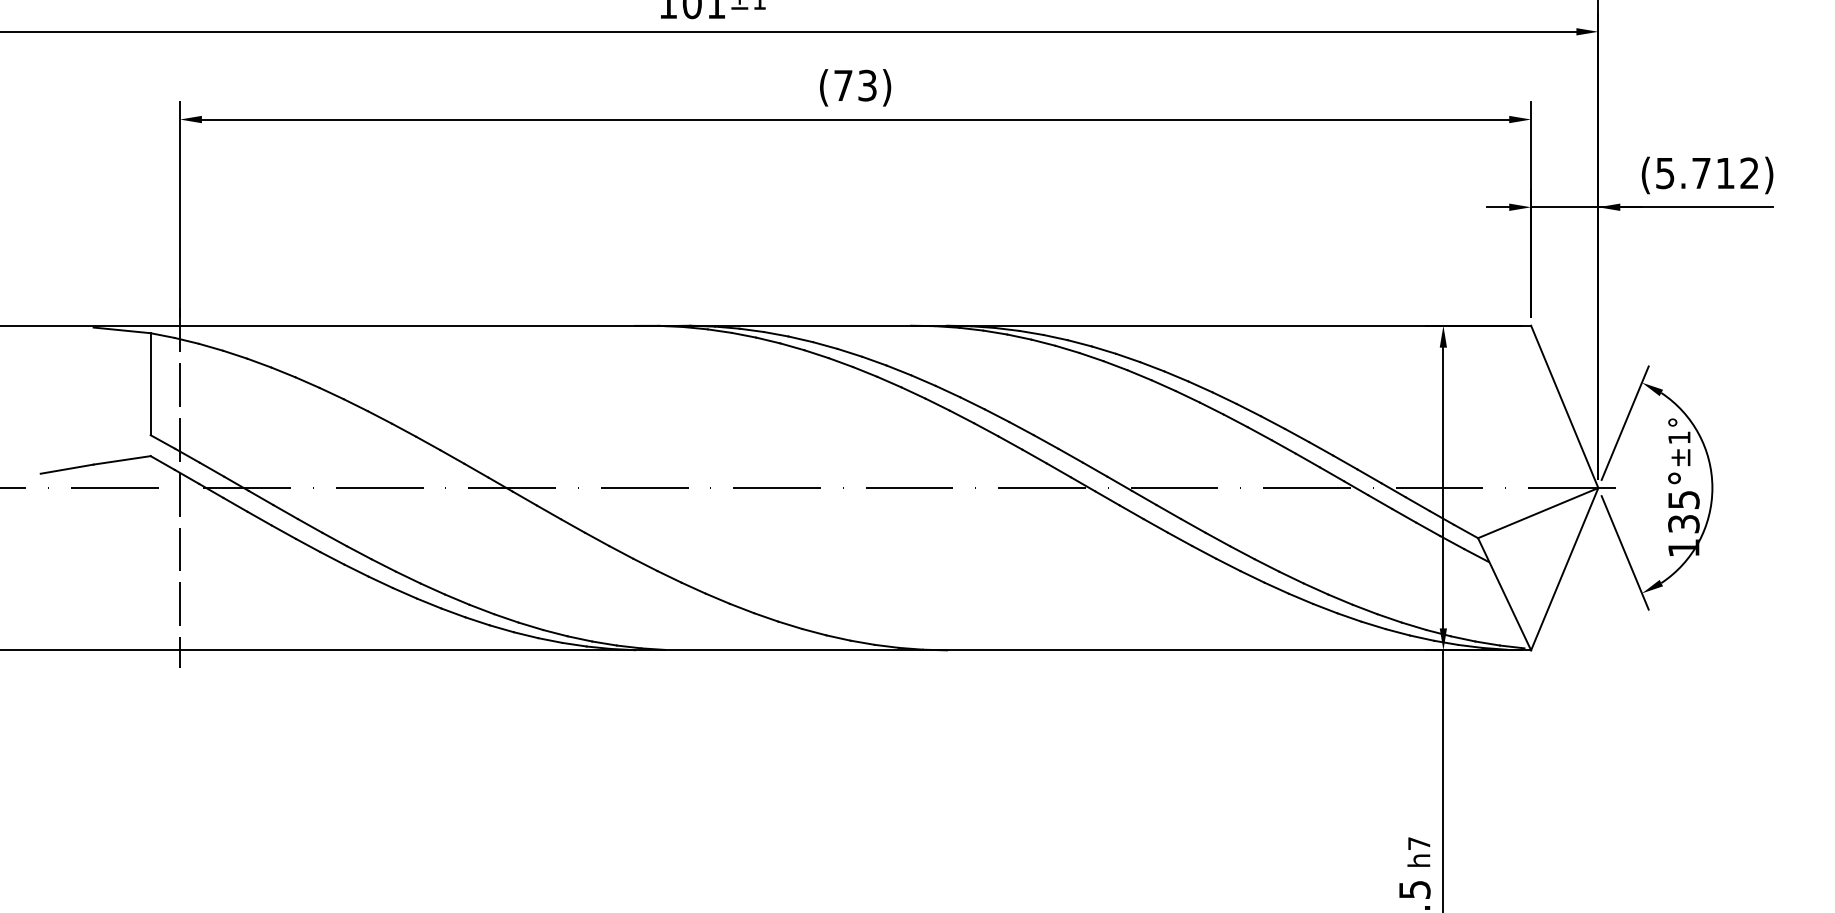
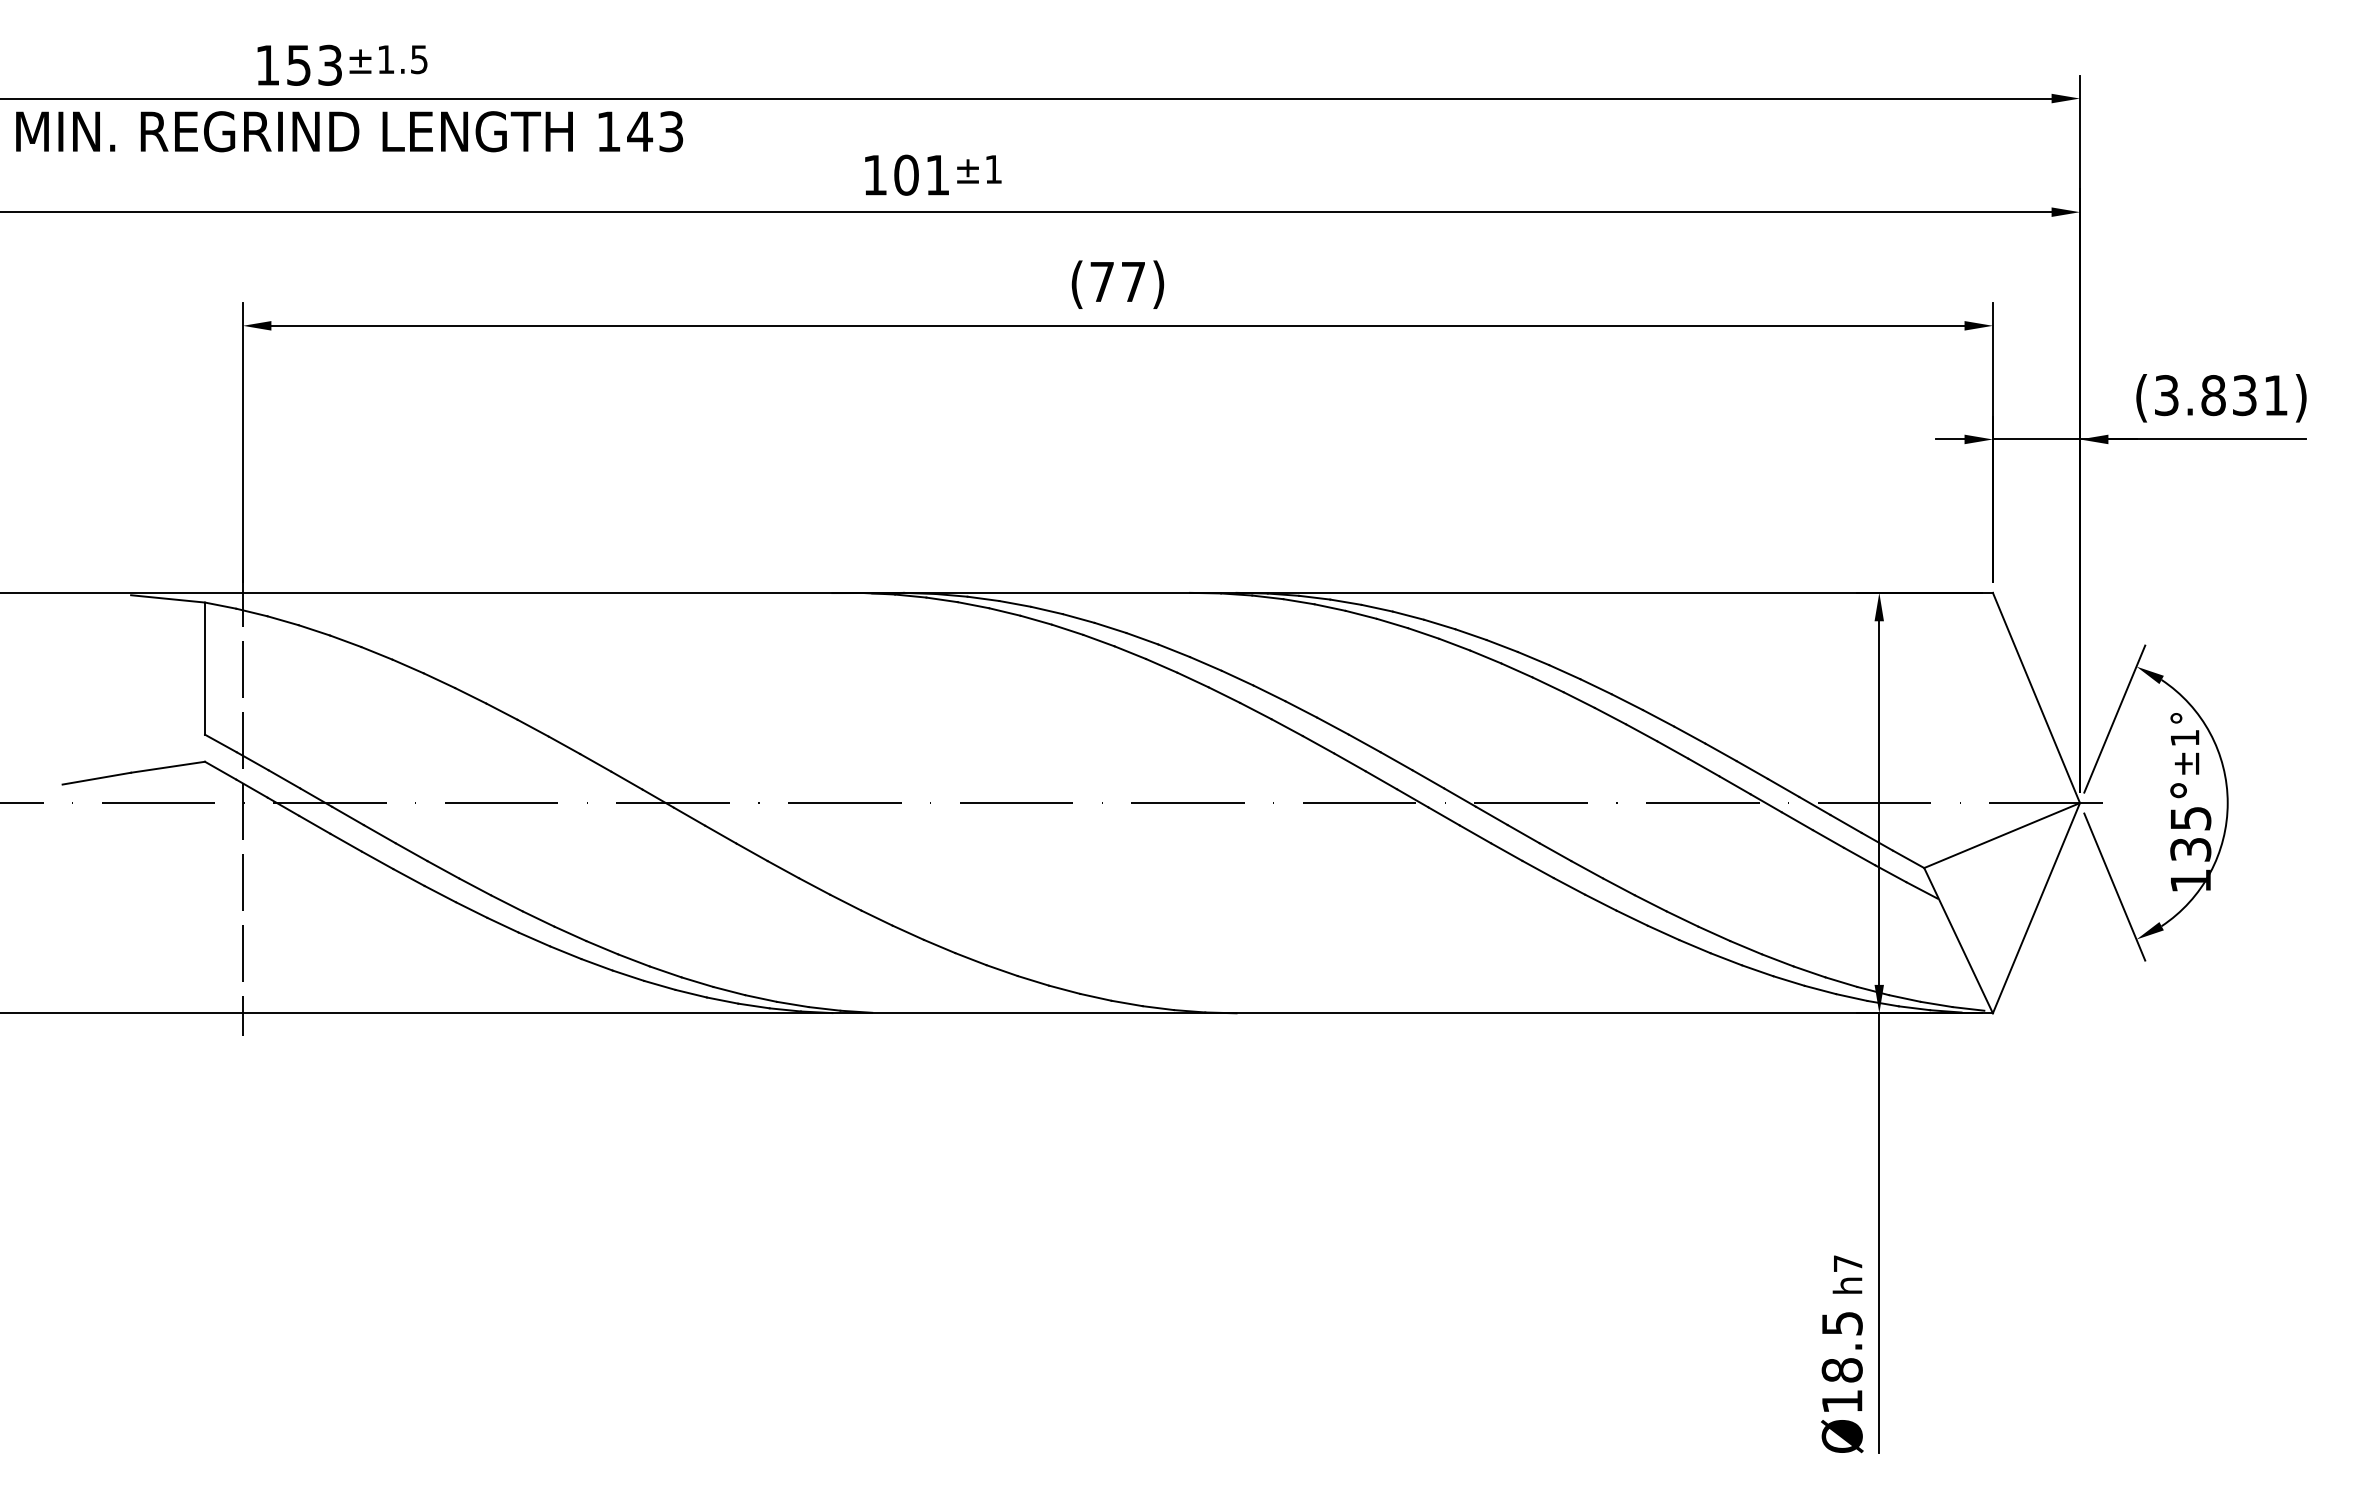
text: (867, 85) -> (1133, 281), (73) -> (77)
text: (1707, 173) -> (2221, 395), (5.712) -> (3.831)

